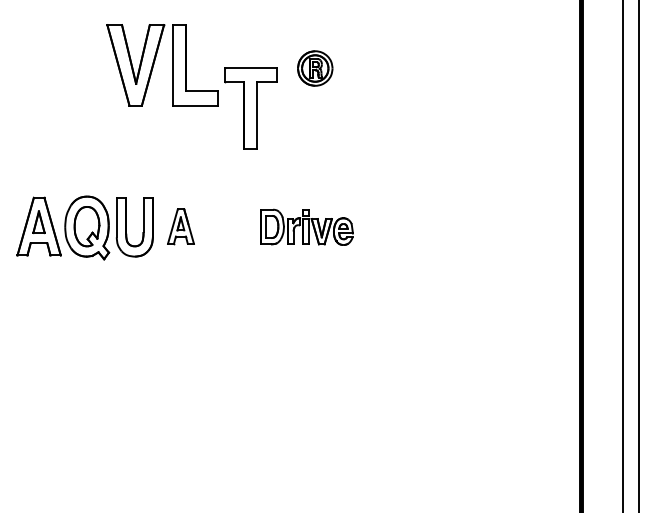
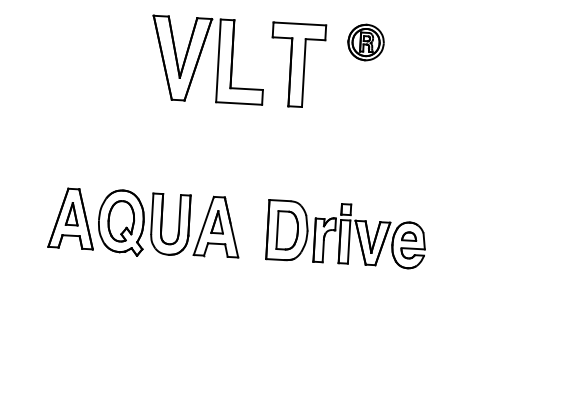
part: (315, 68) -> (366, 42), moved
part: (250, 108) -> (297, 65), moved
part: (180, 226) -> (217, 226), size x1.67
part: (306, 227) -> (346, 234), size x1.67

